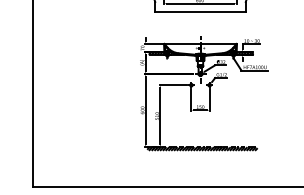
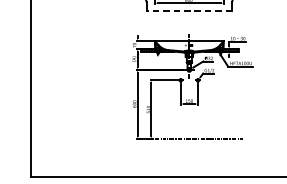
line: (200, 11) -> (189, 10), solid -> dashed
hatch: (202, 148) -> (191, 140), removed

